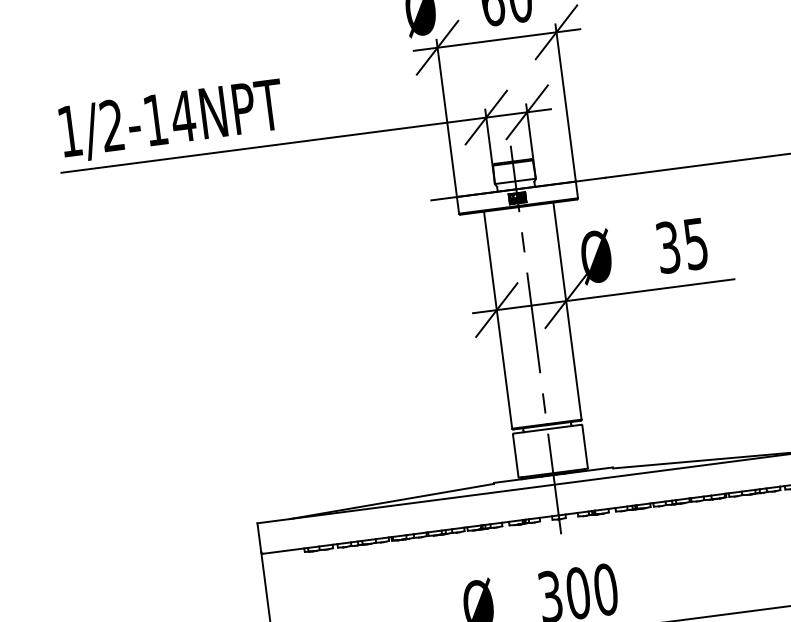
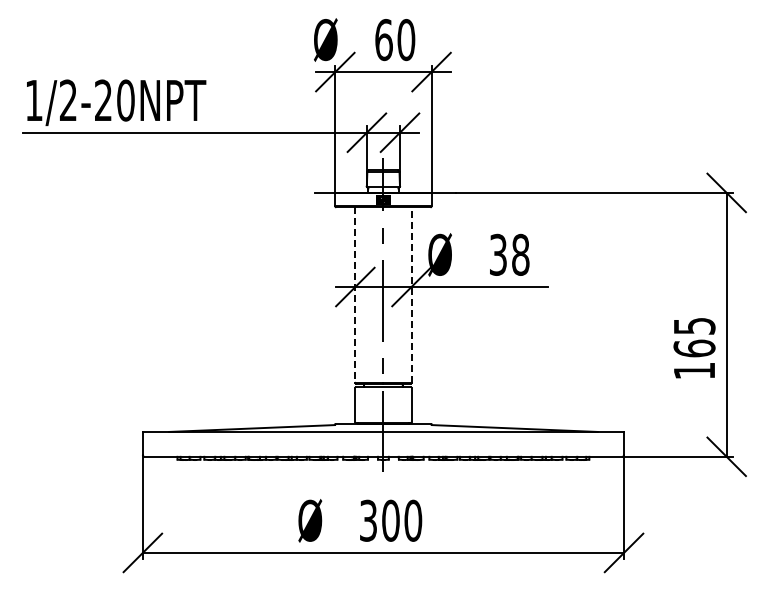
text: (170, 118) -> (115, 100), 1/2-14NPT -> 1/2-20NPT
text: (695, 243) -> (520, 254), 35 -> 38
line: (567, 311) -> (411, 295), solid -> dashed
line: (498, 320) -> (355, 295), solid -> dashed

